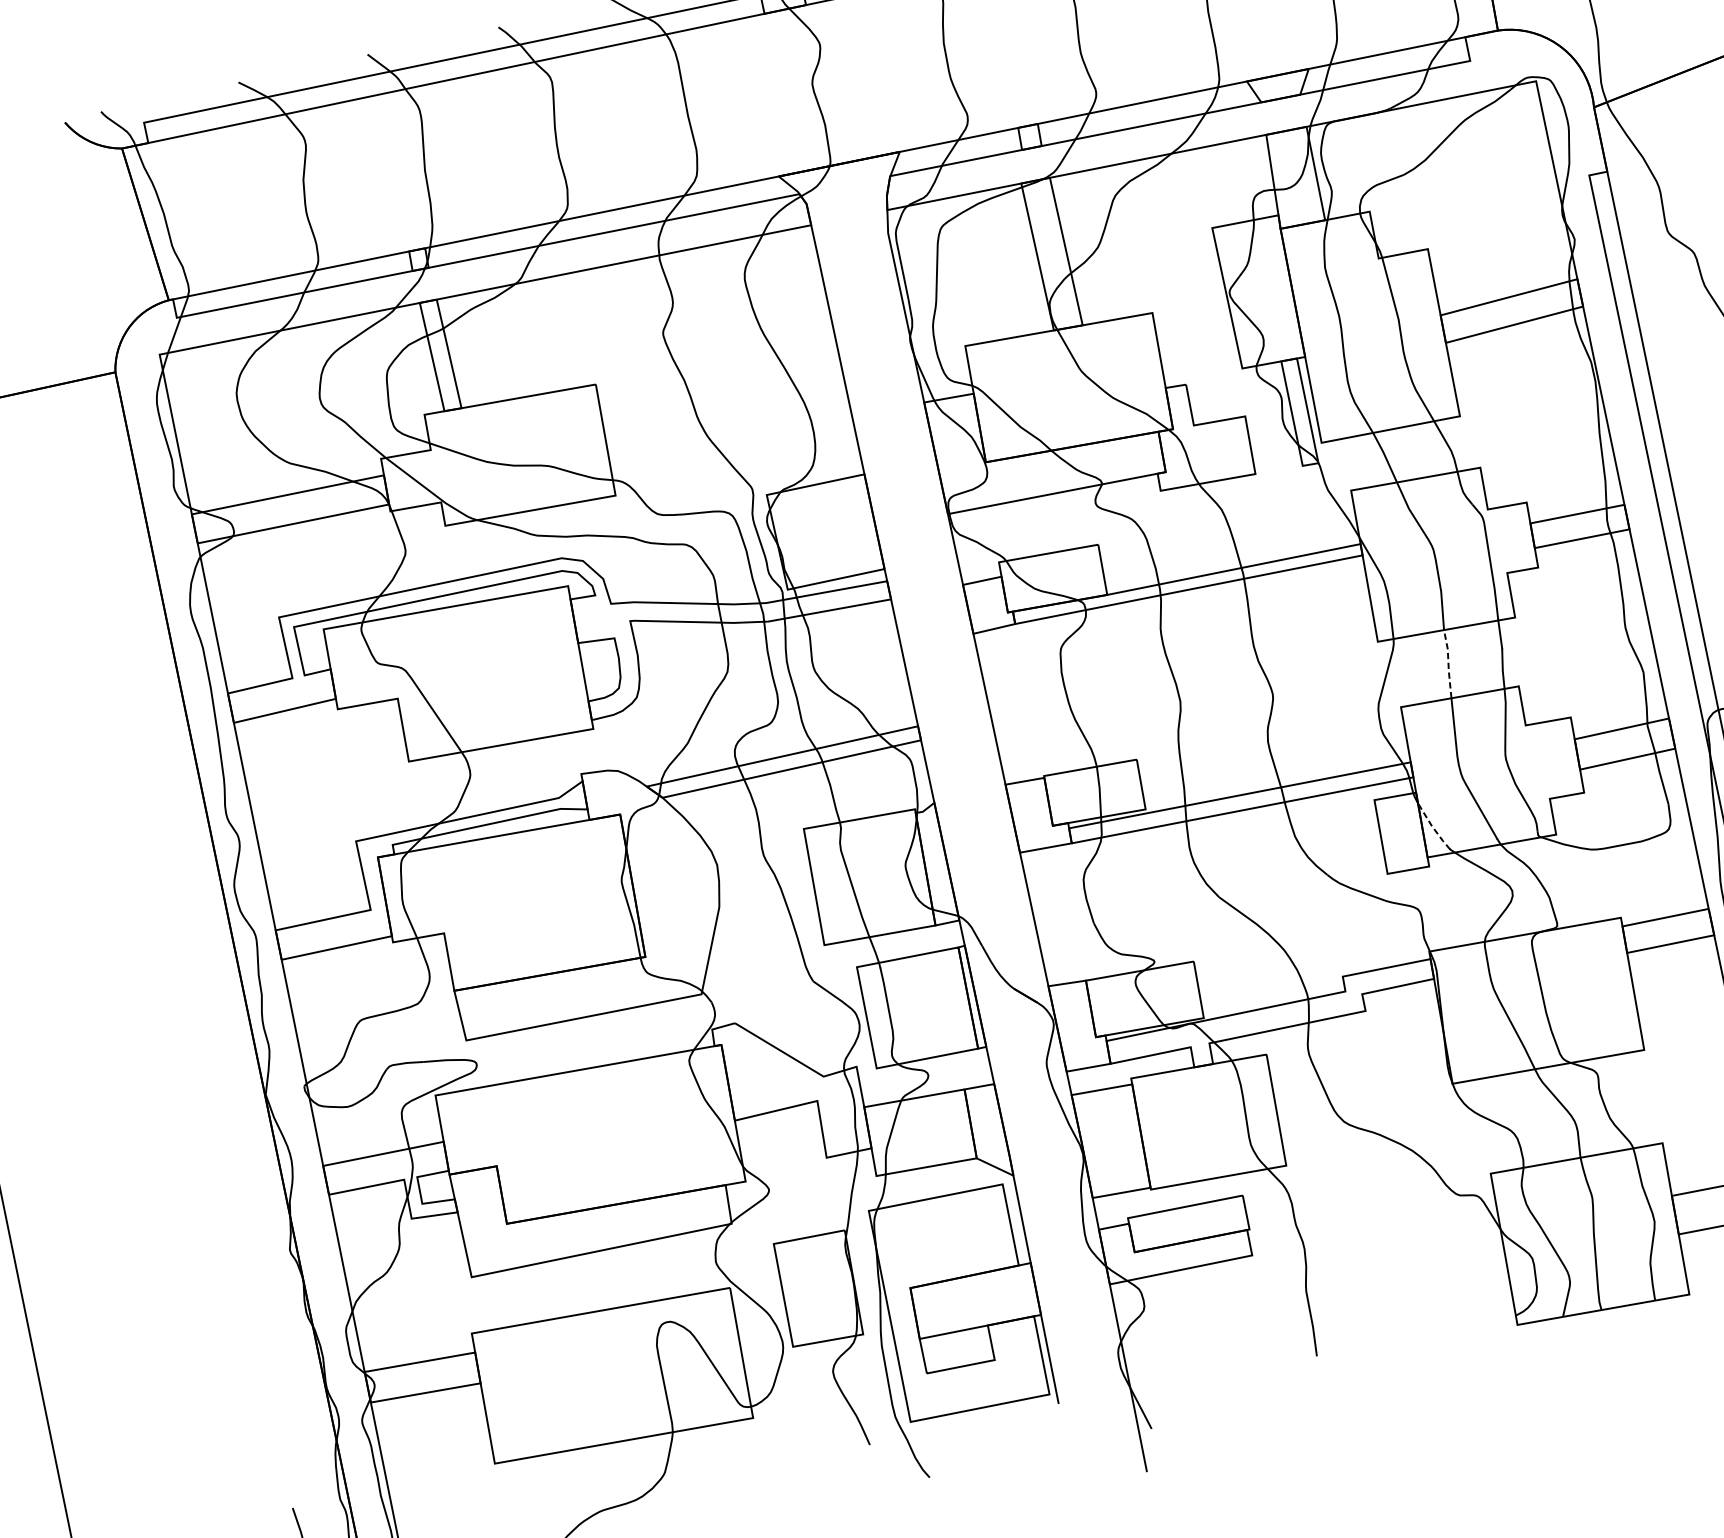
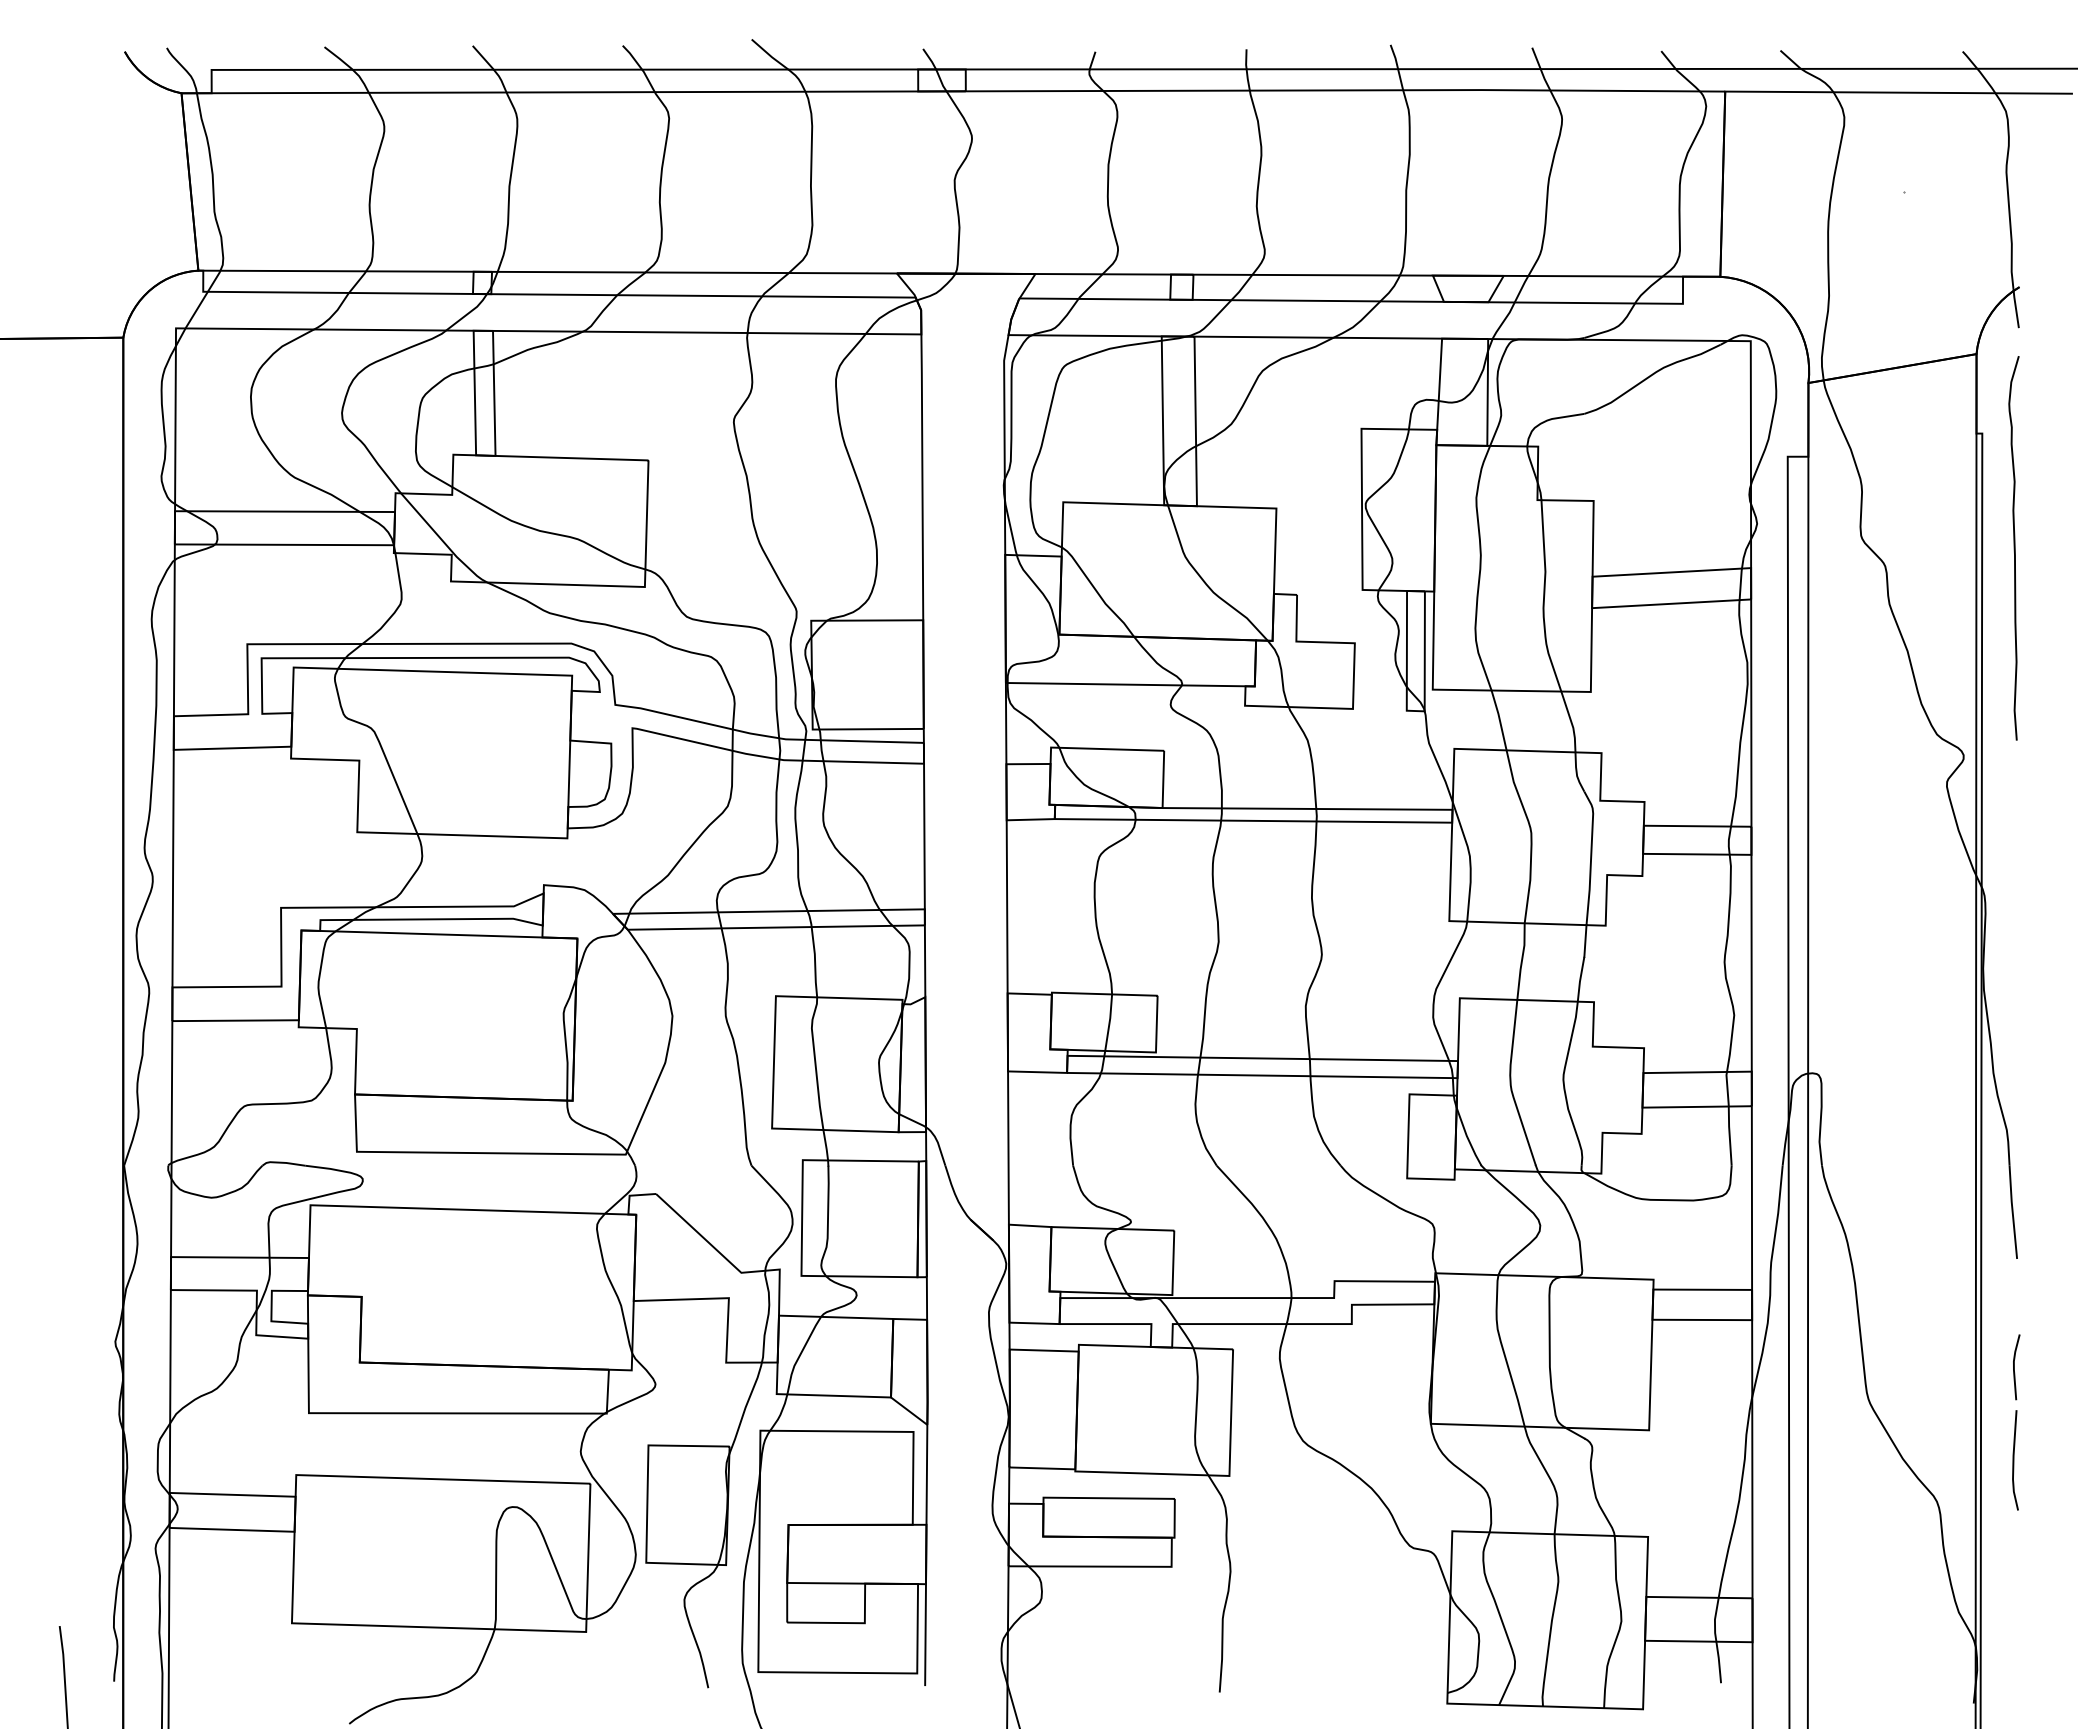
line: (1448, 663) -> (1521, 961), dashed -> solid
line: (1432, 827) -> (1467, 1137), dashed -> solid

